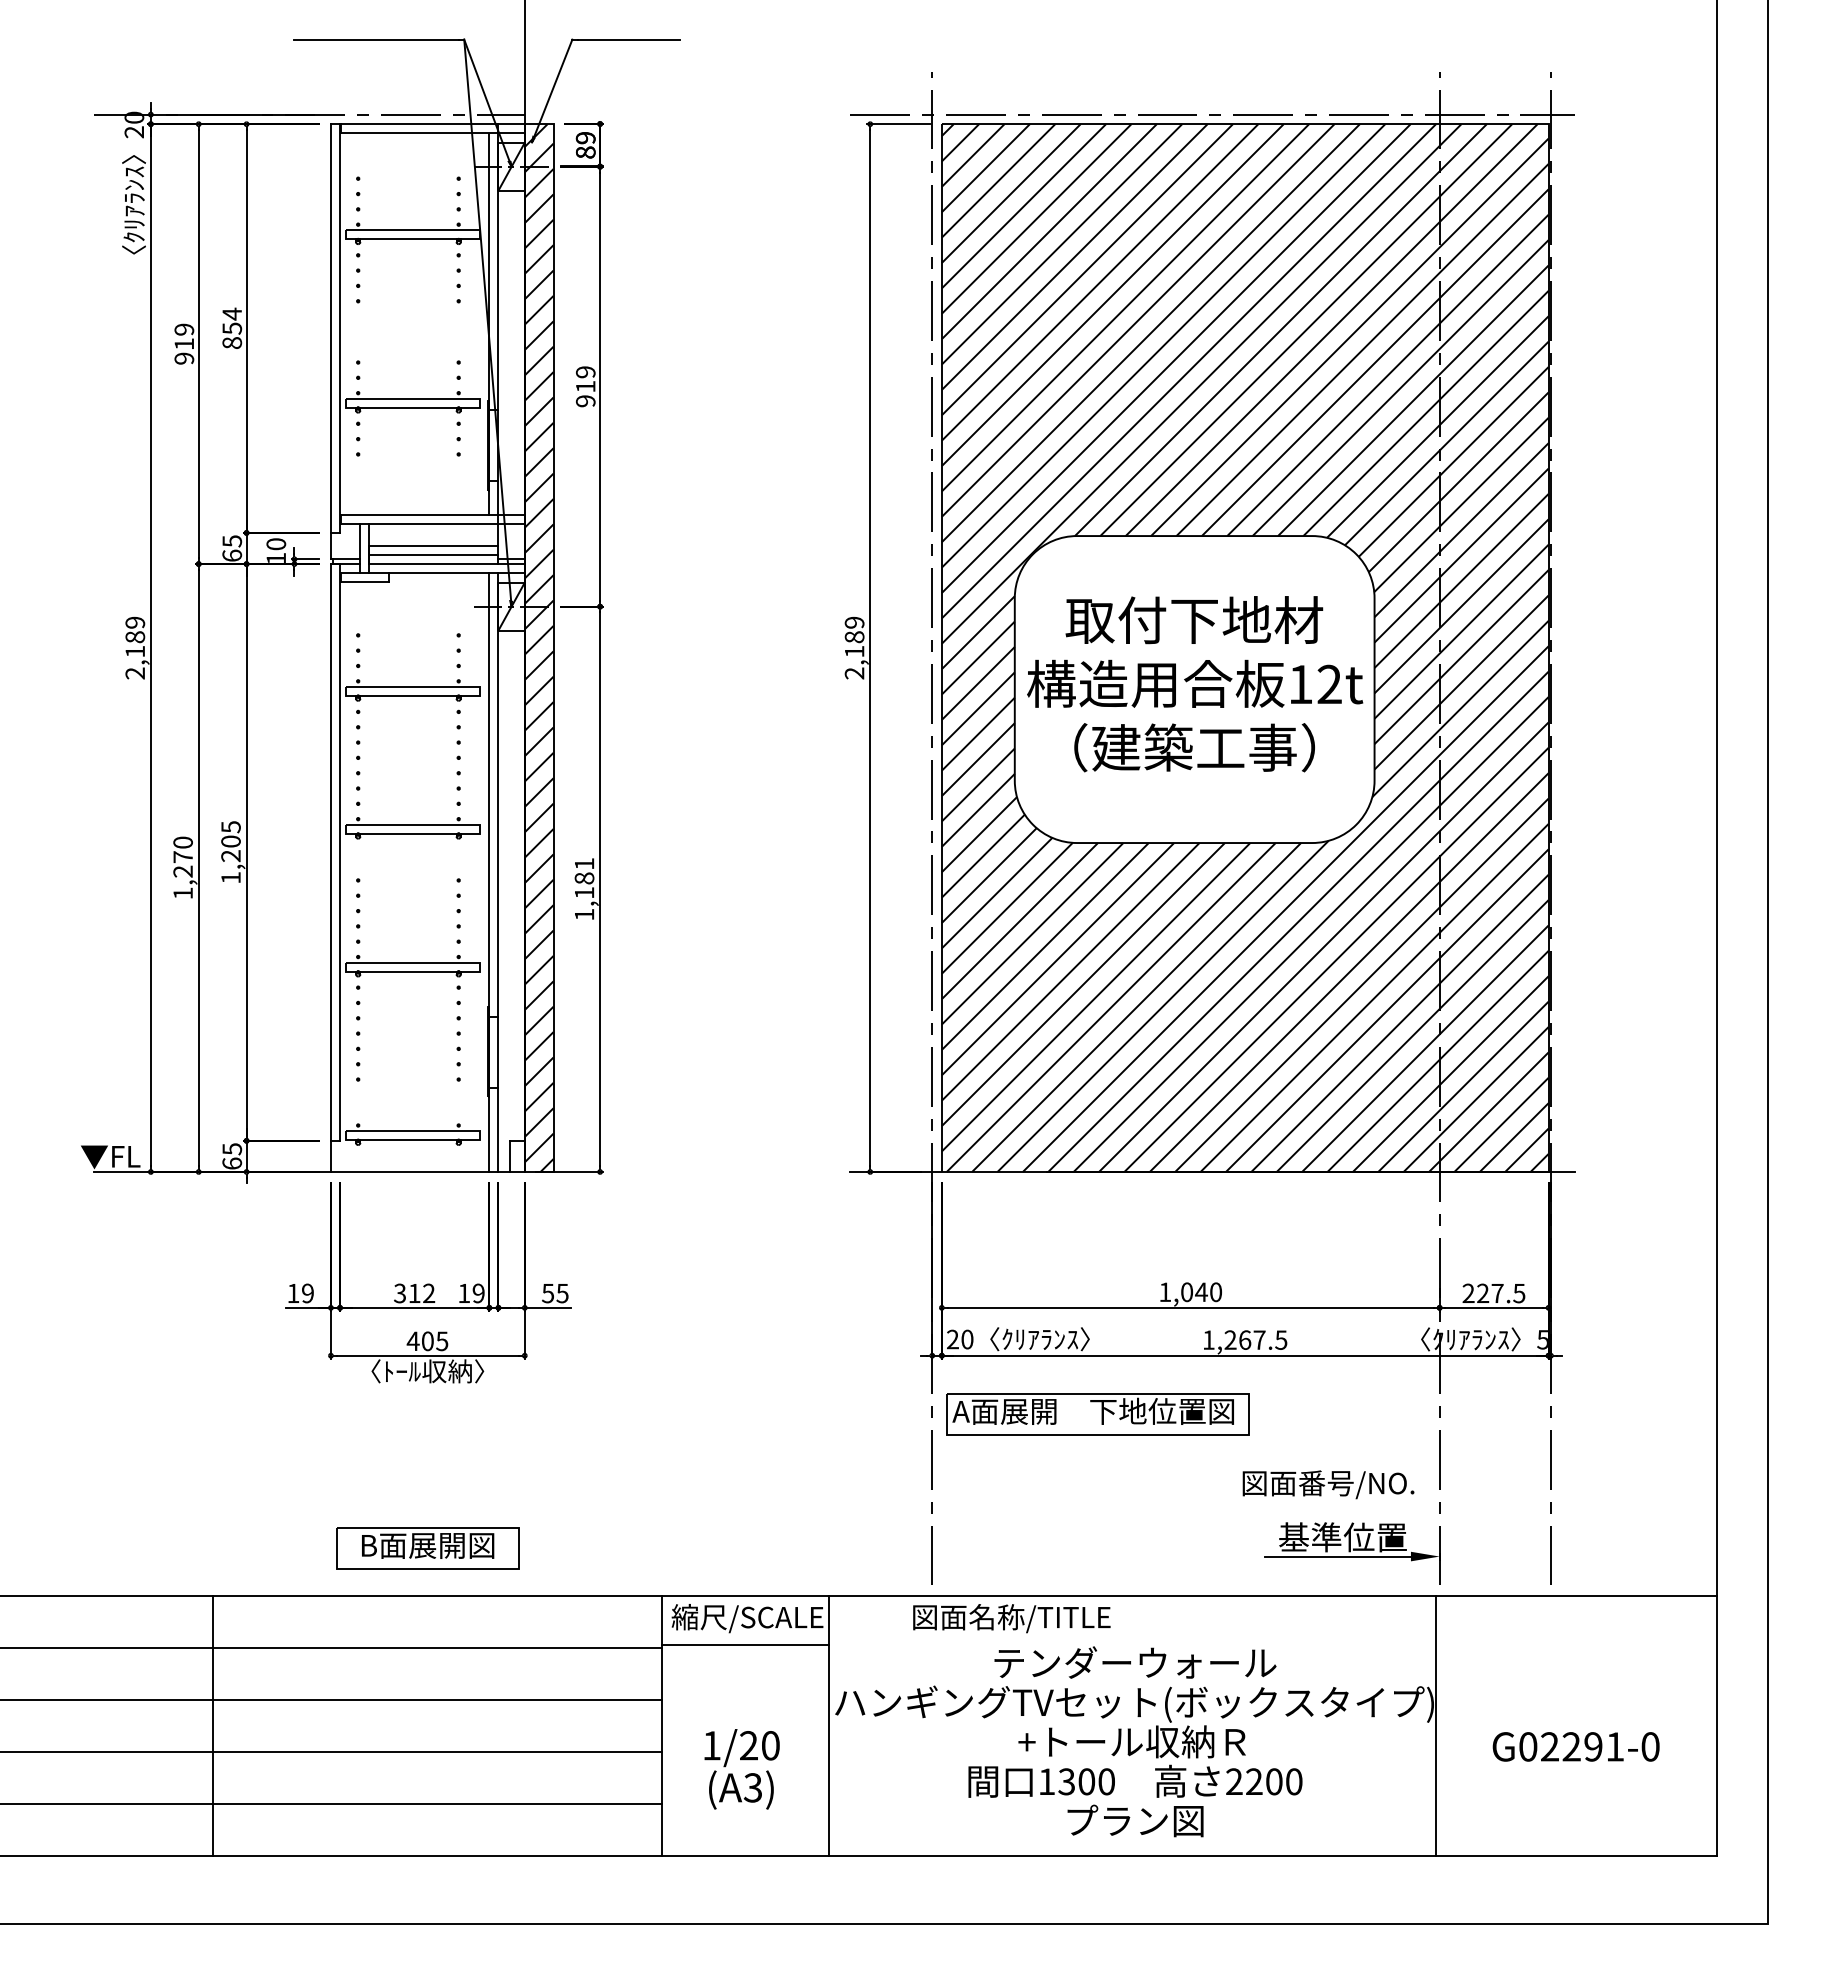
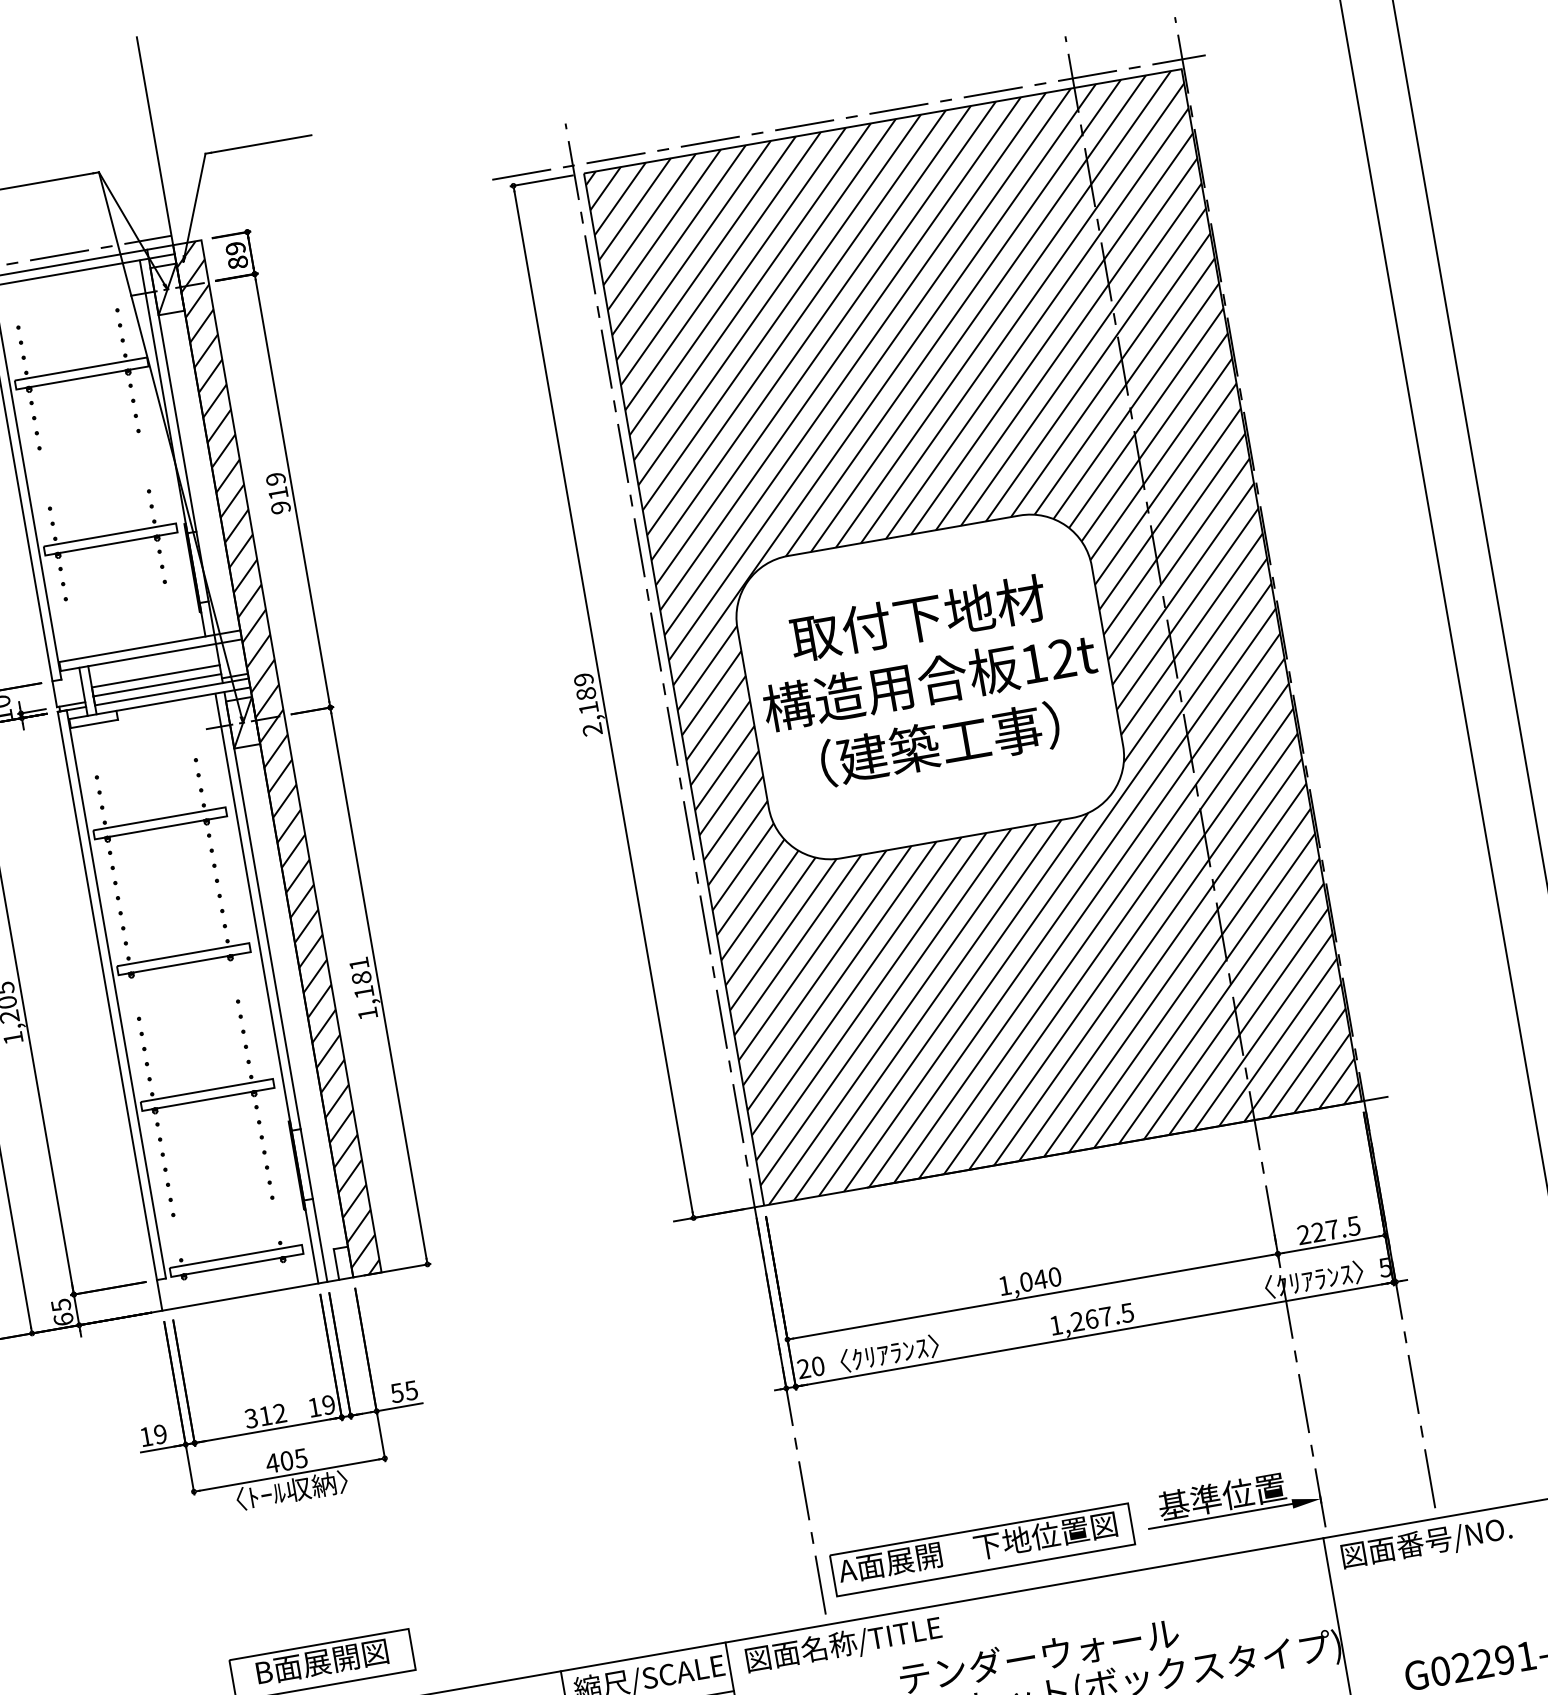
part: (1097, 1414) -> (982, 1549), moved
text: (1328, 1484) -> (1426, 1543), moved
text: (1011, 1618) -> (843, 1645), moved

